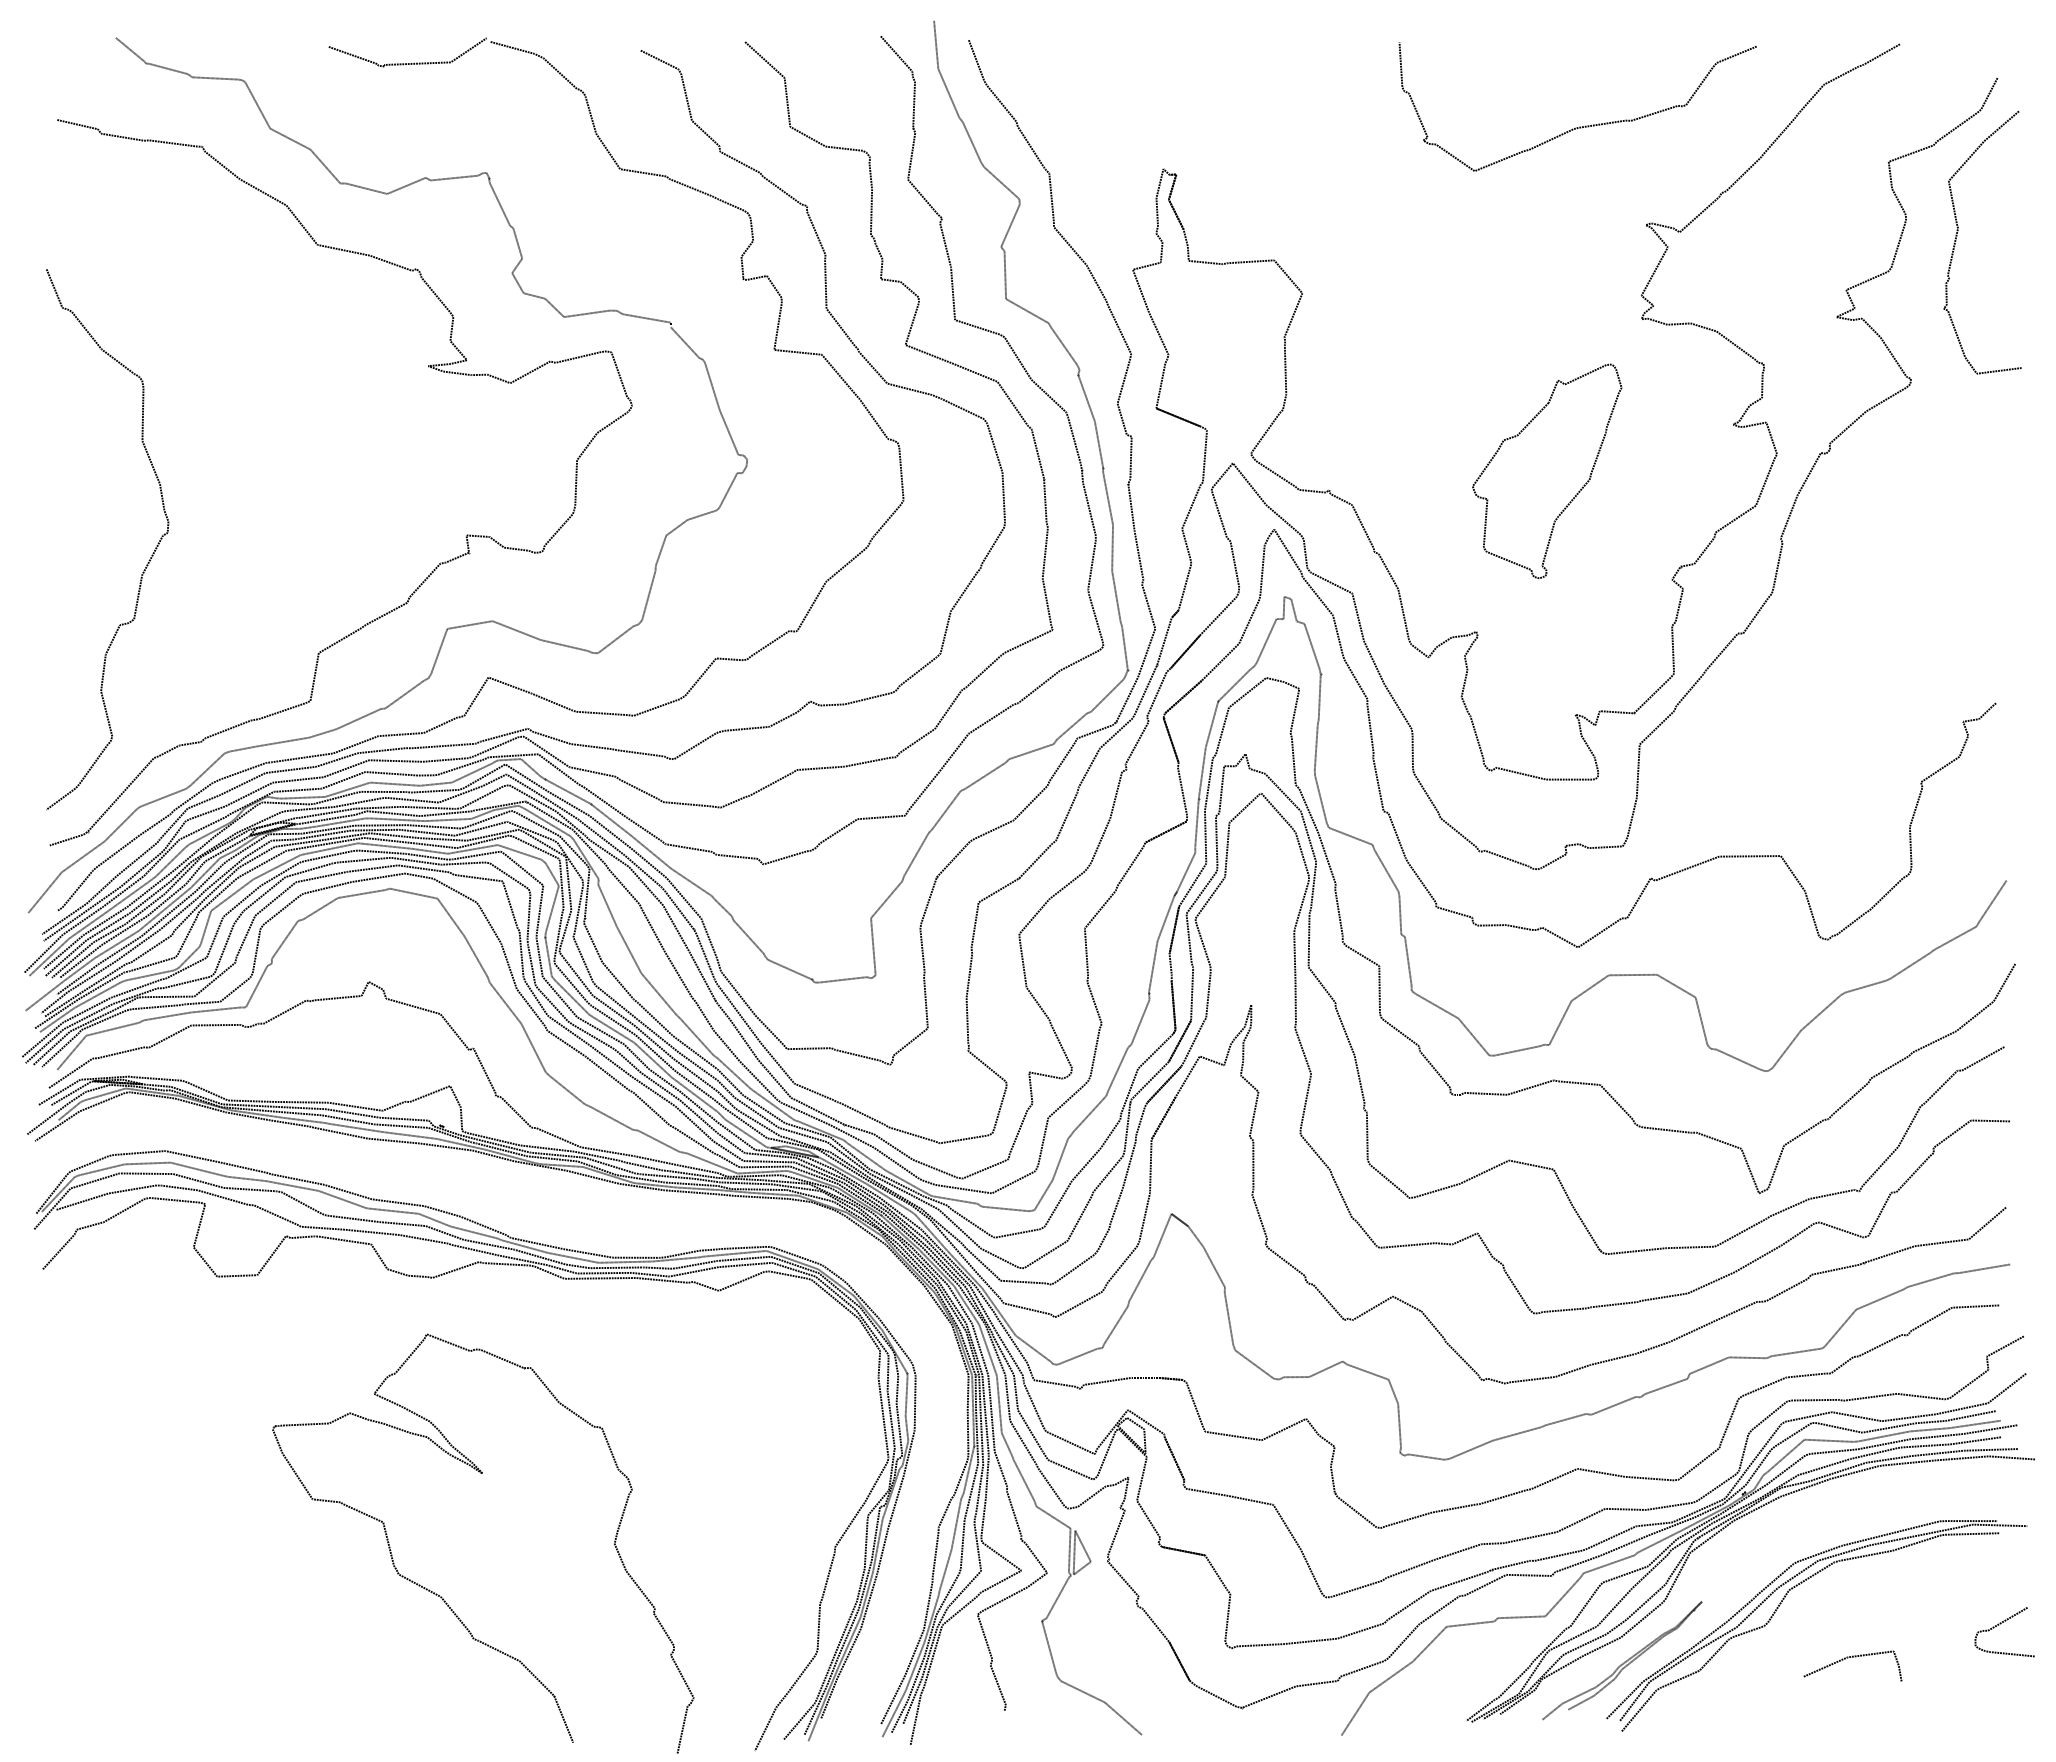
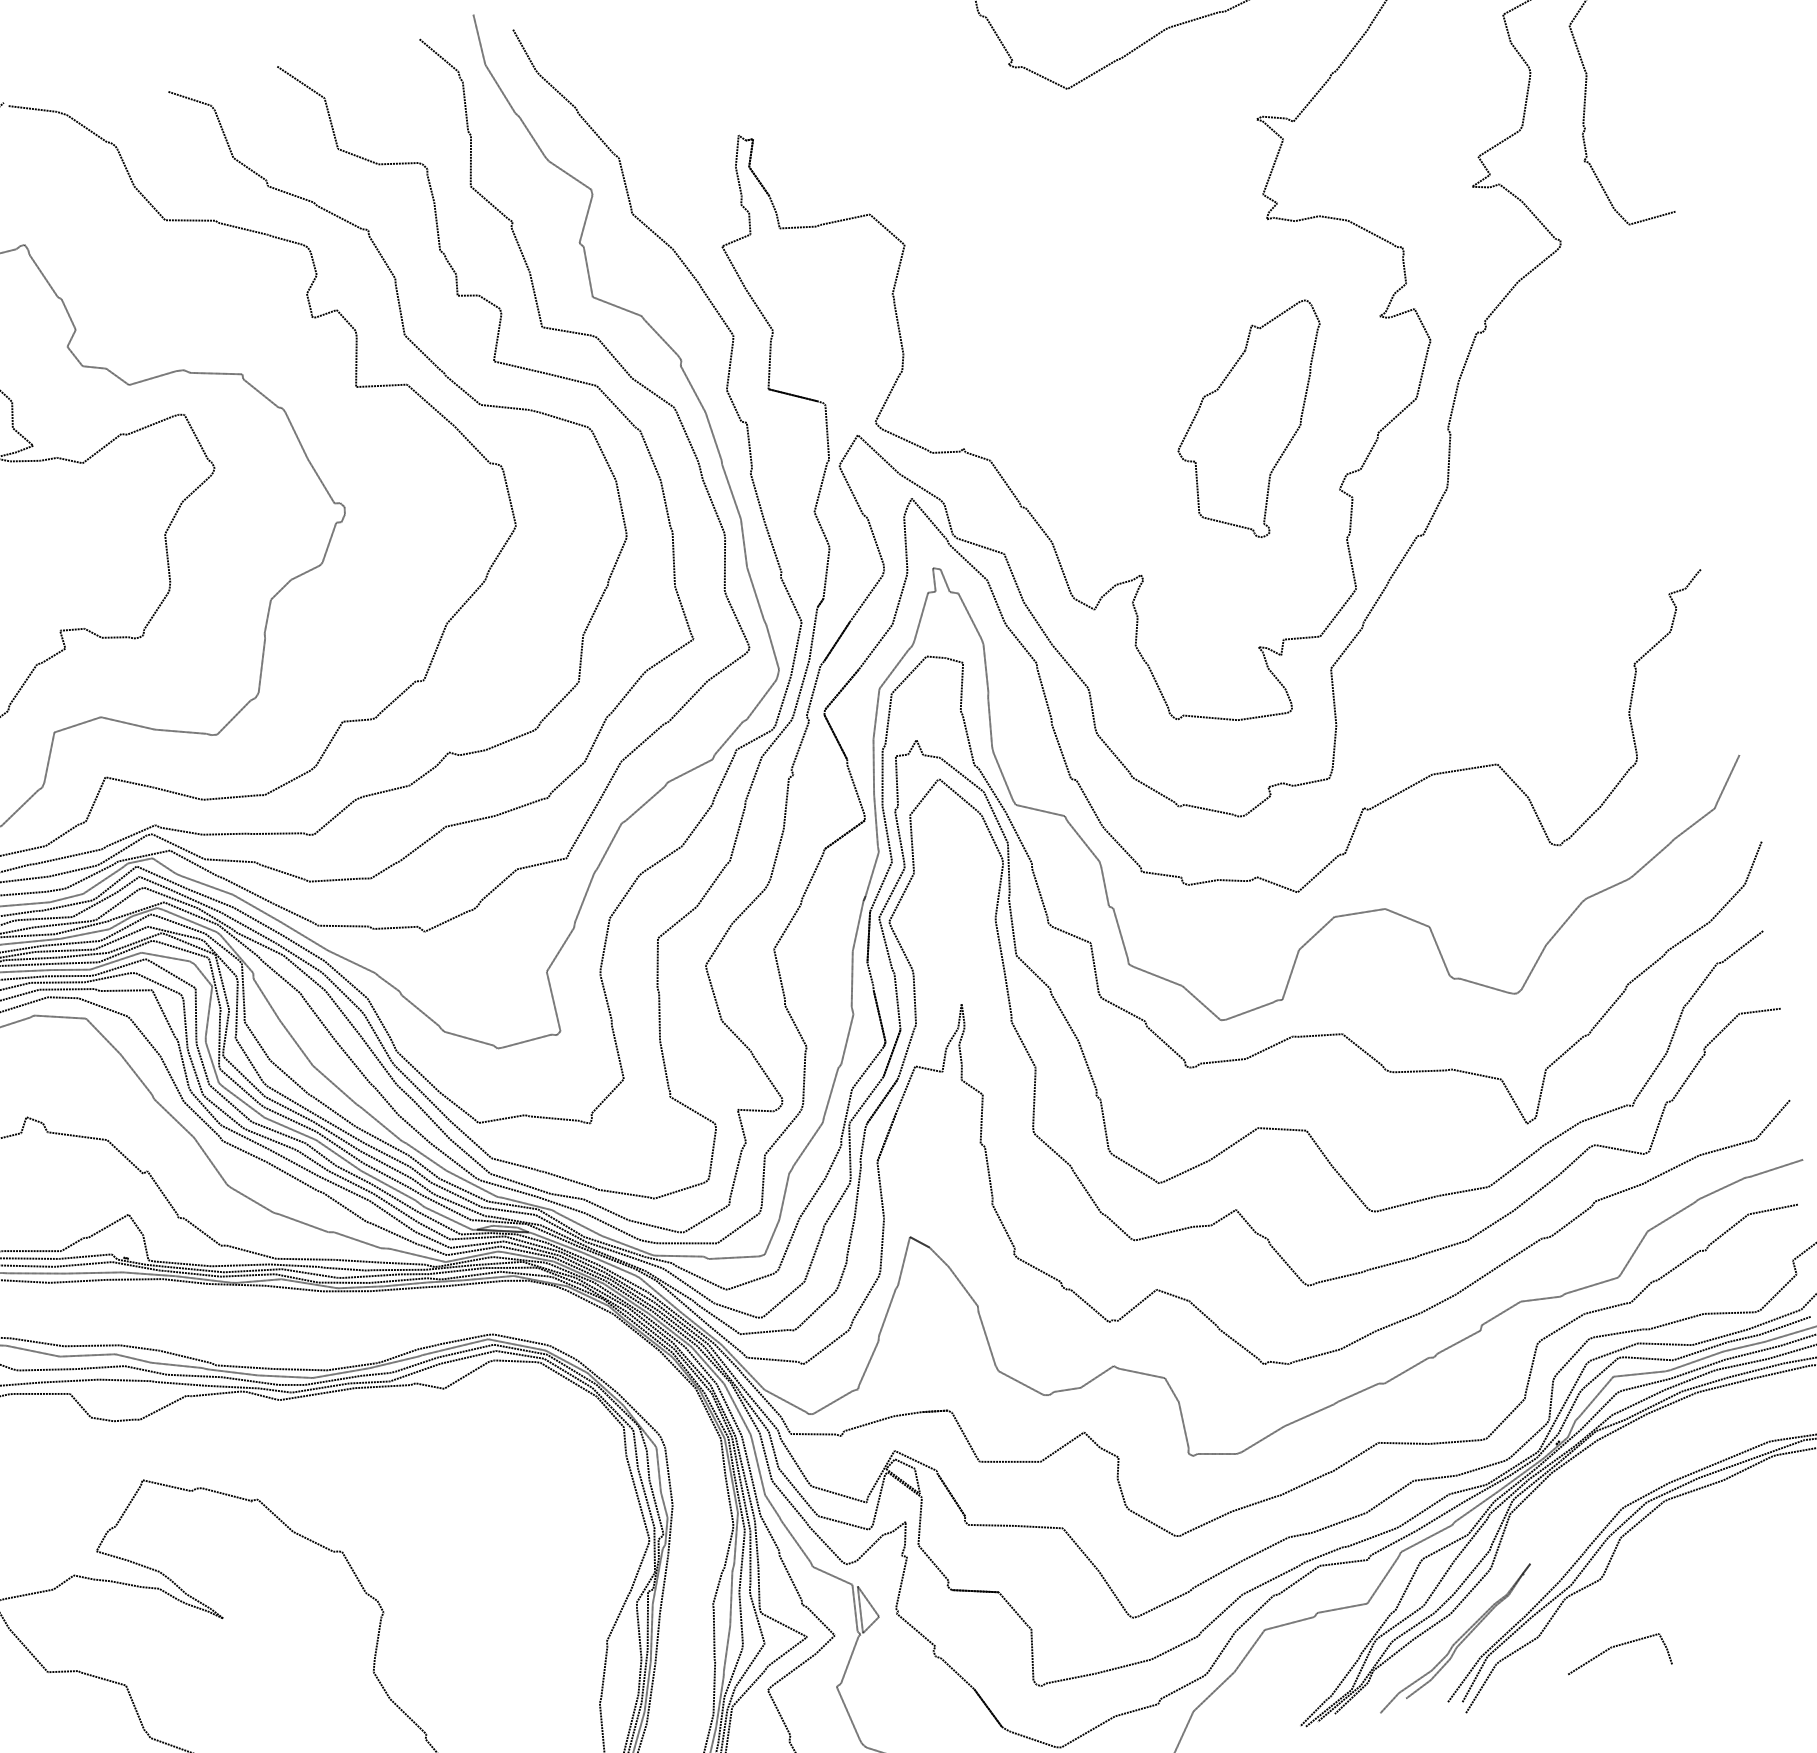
part: (1576, 493) -> (1288, 441), moved
line: (1852, 1657) -> (1616, 1646), moved

